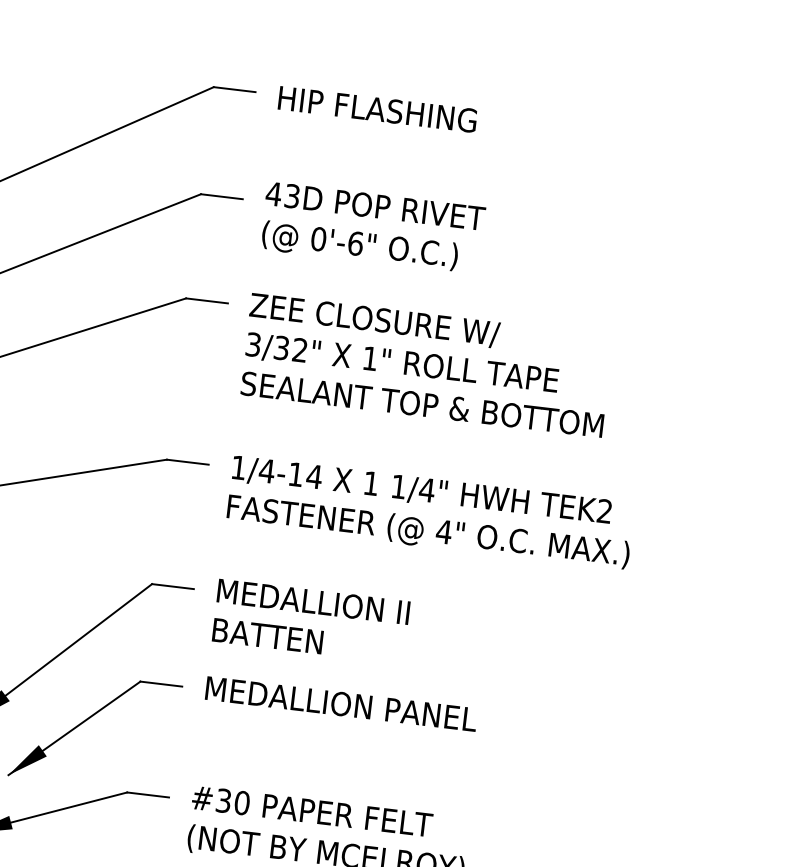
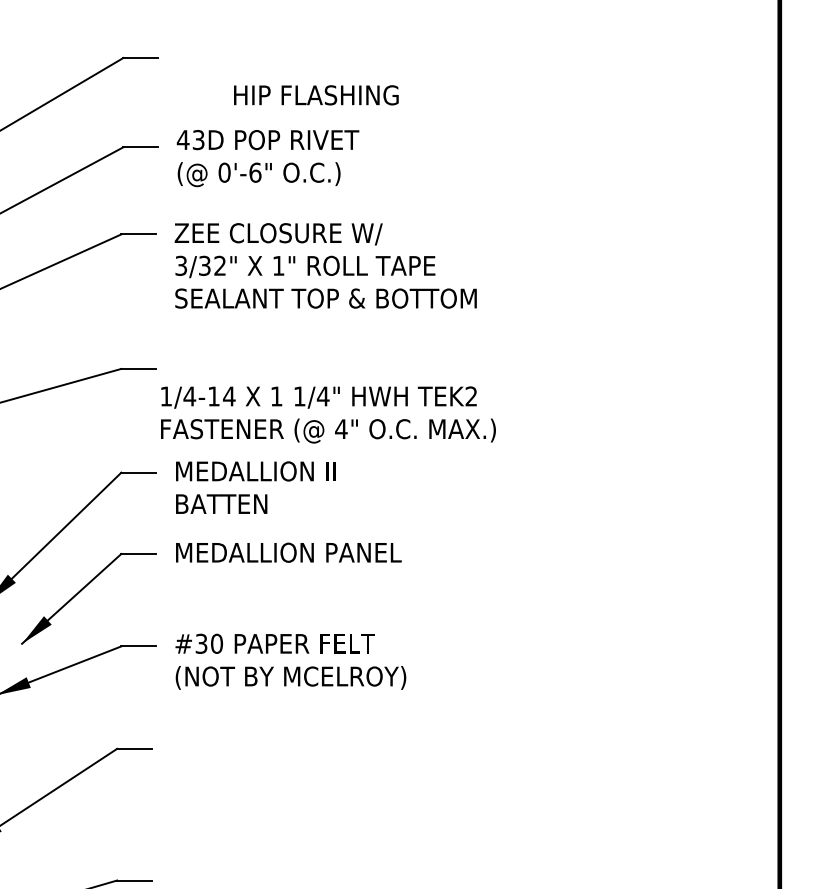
text: (377, 109) -> (316, 95), moved
text: (430, 512) -> (328, 414), moved

